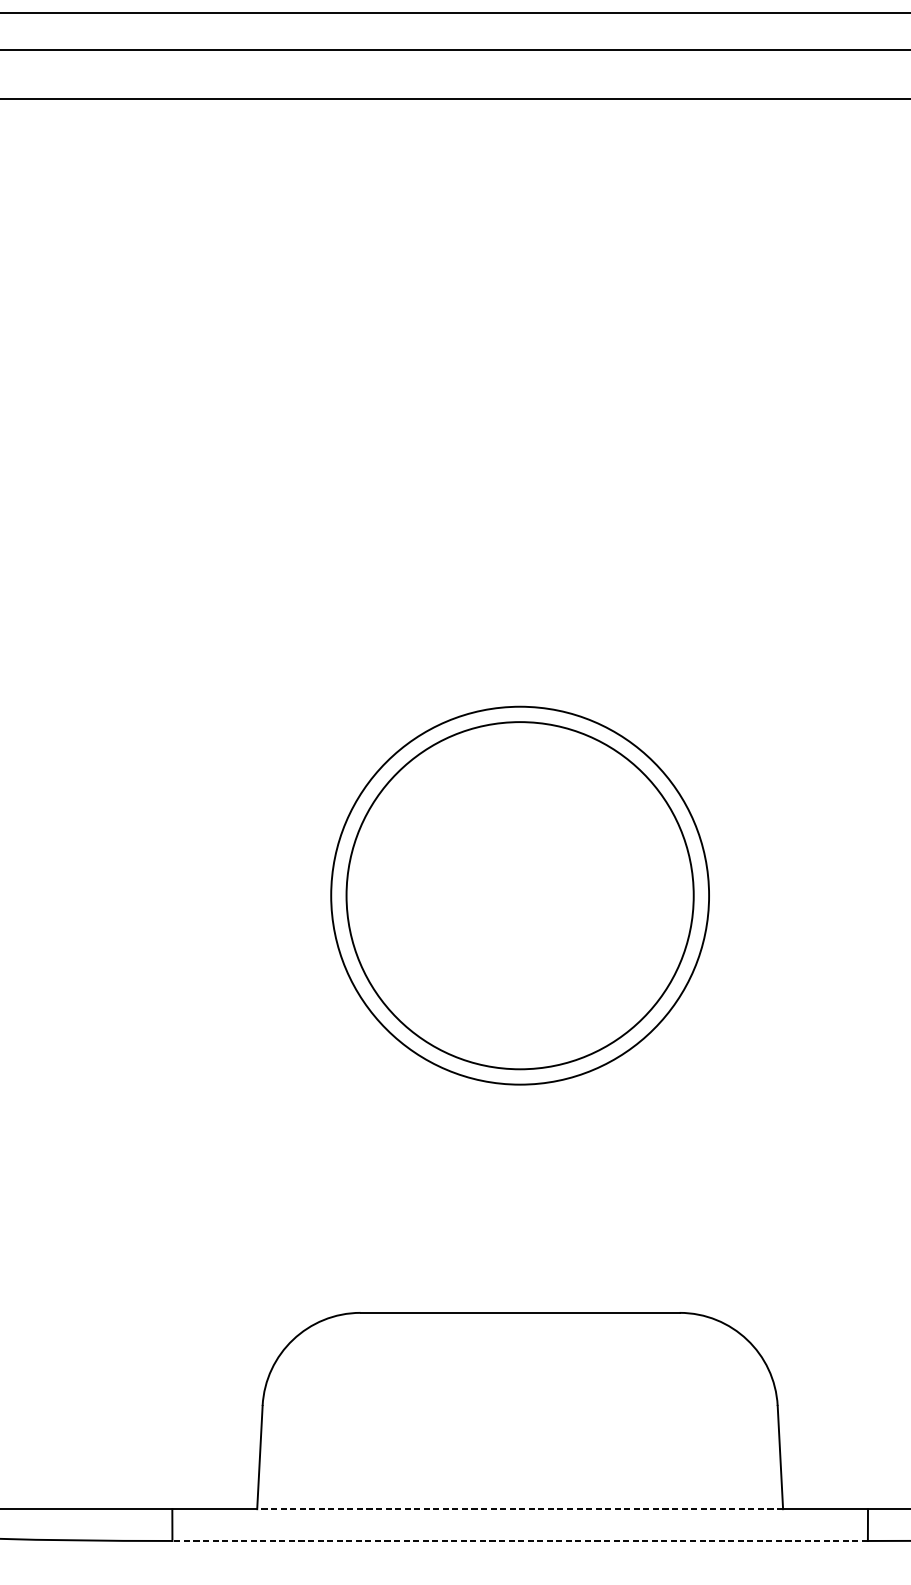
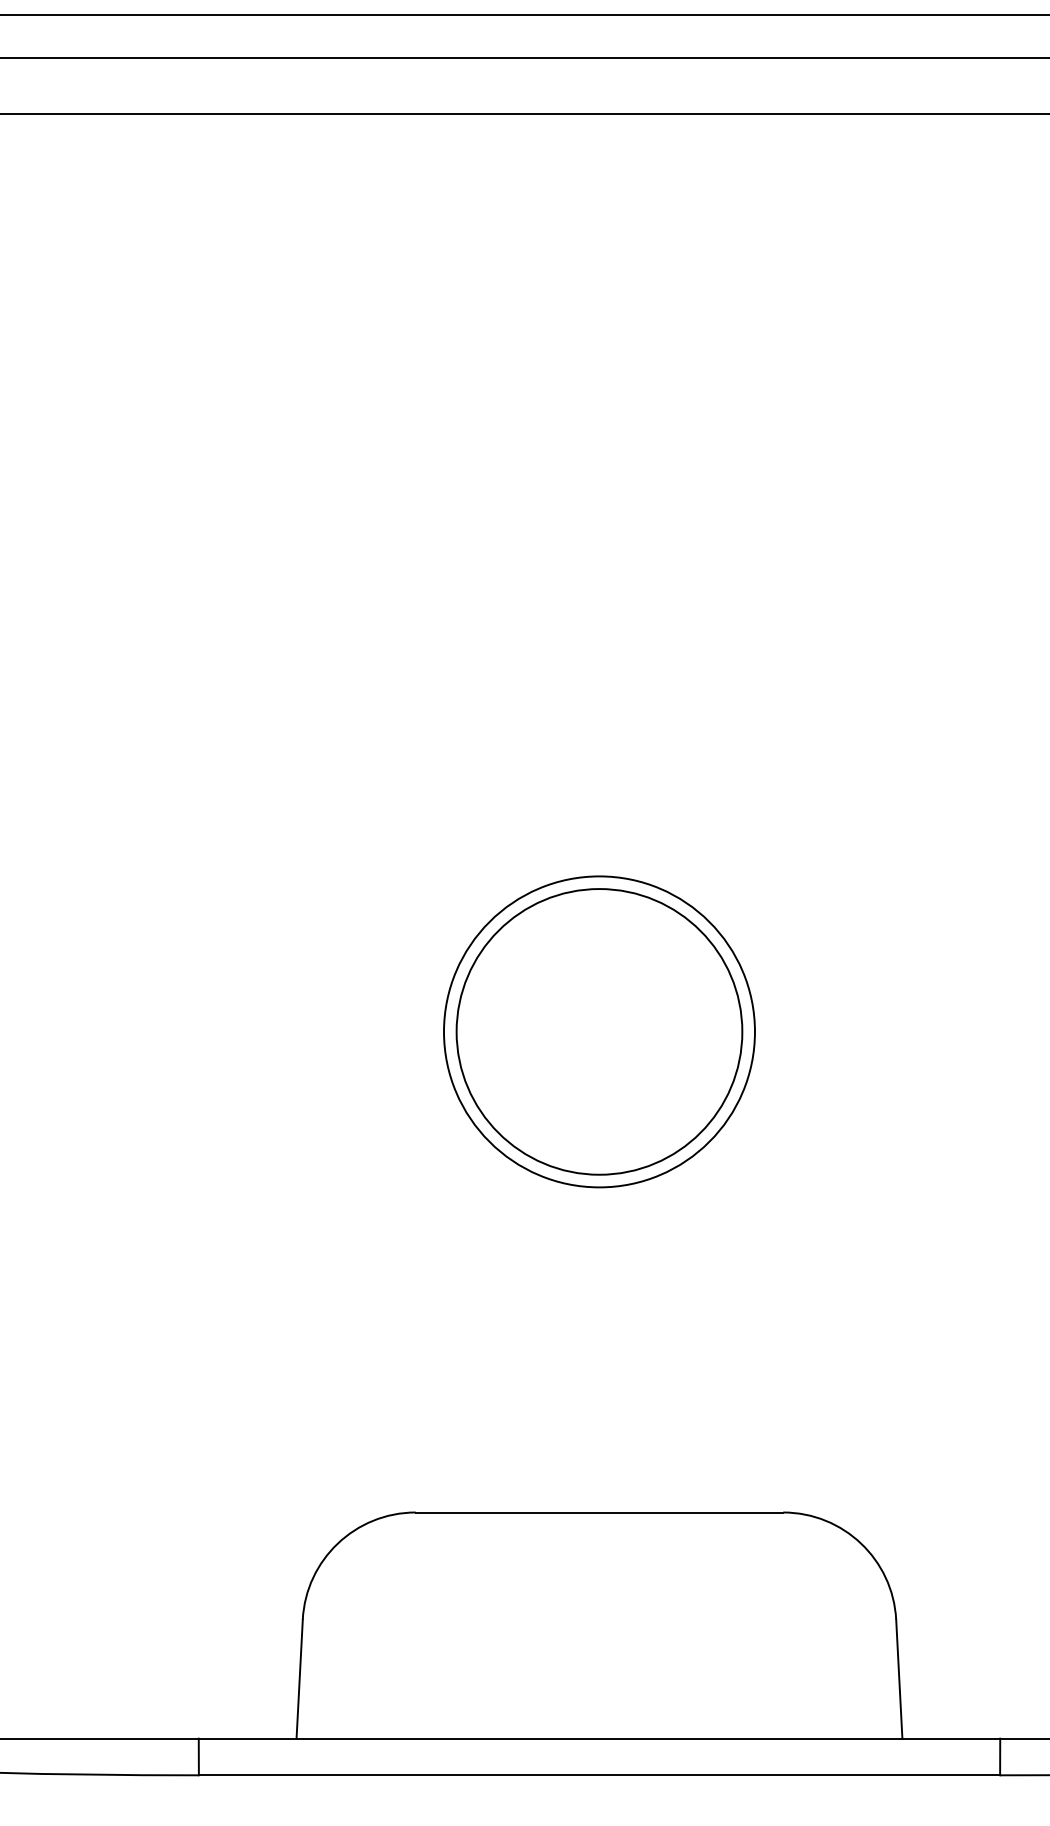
circle: (520, 895) -> (599, 1031), size x0.71
circle: (520, 895) -> (599, 1031), size x0.71
line: (520, 1509) -> (599, 1738), dashed -> solid
line: (520, 1541) -> (599, 1775), dashed -> solid

